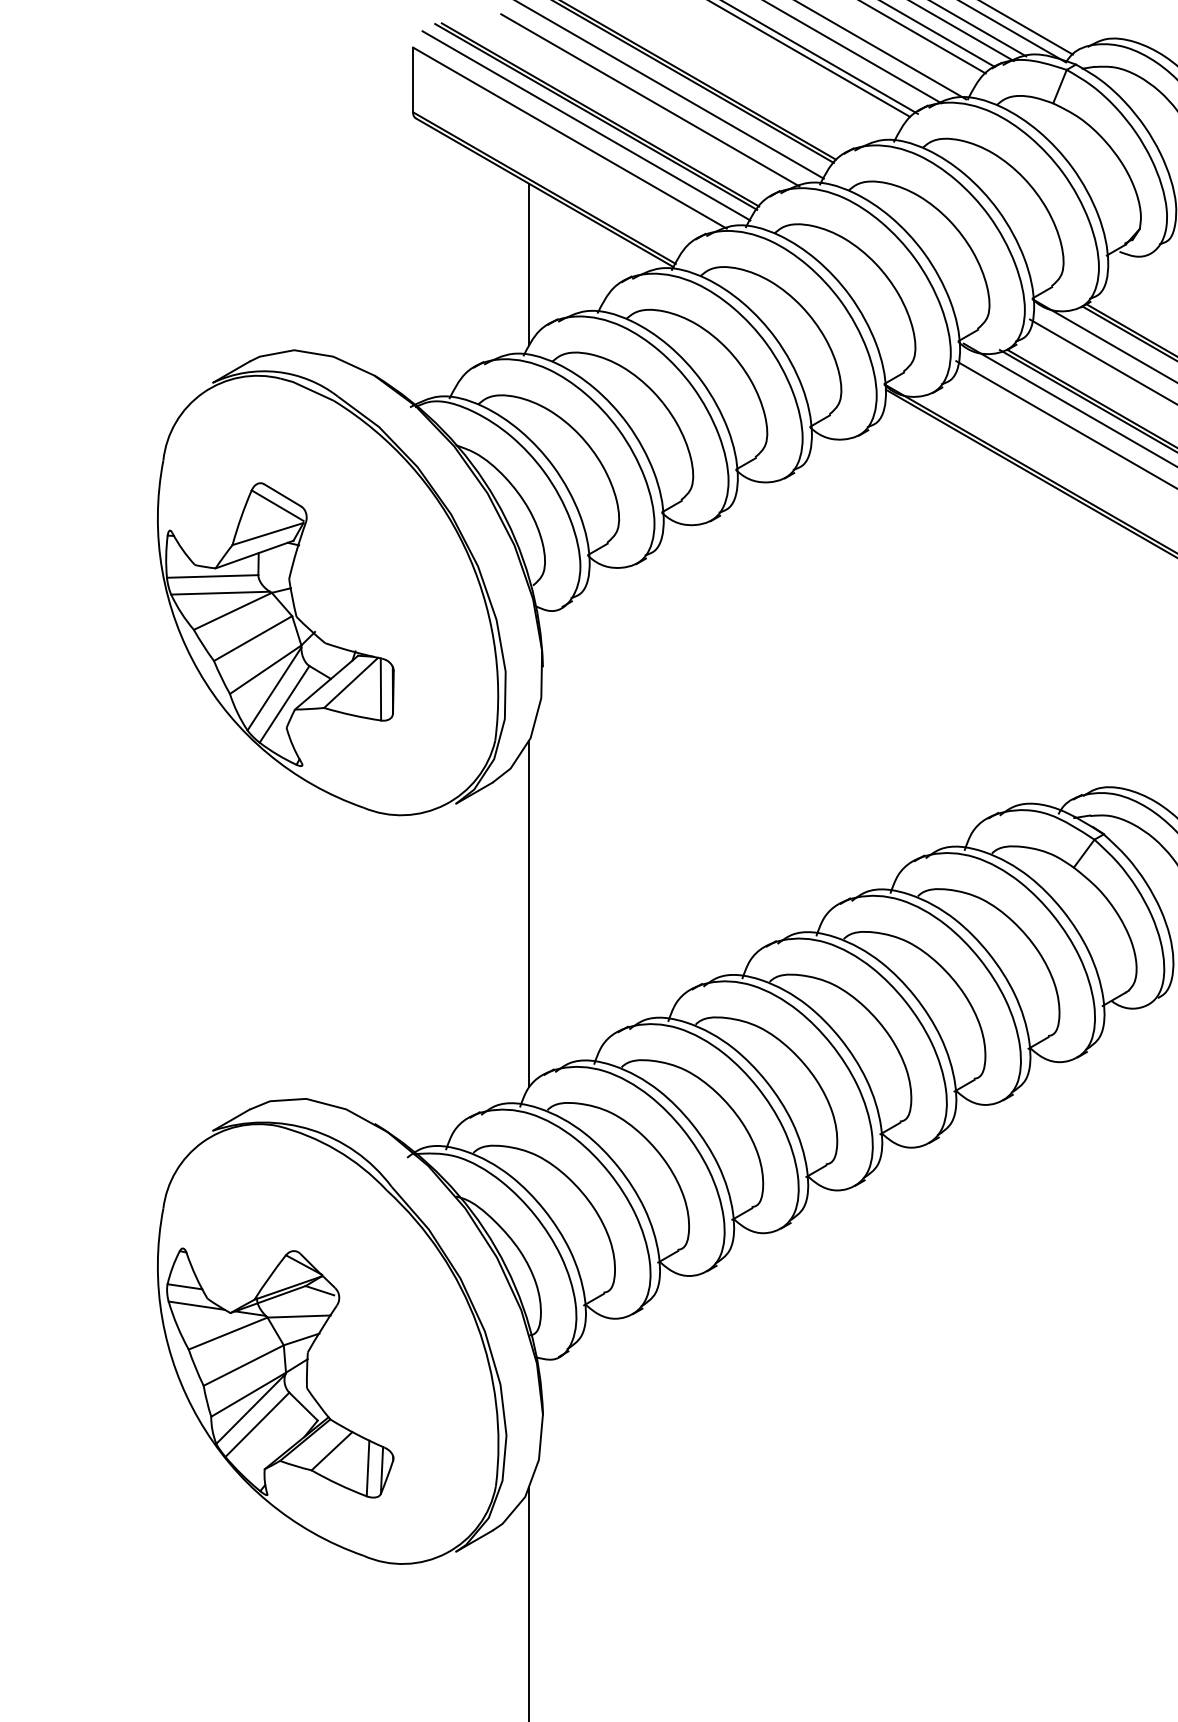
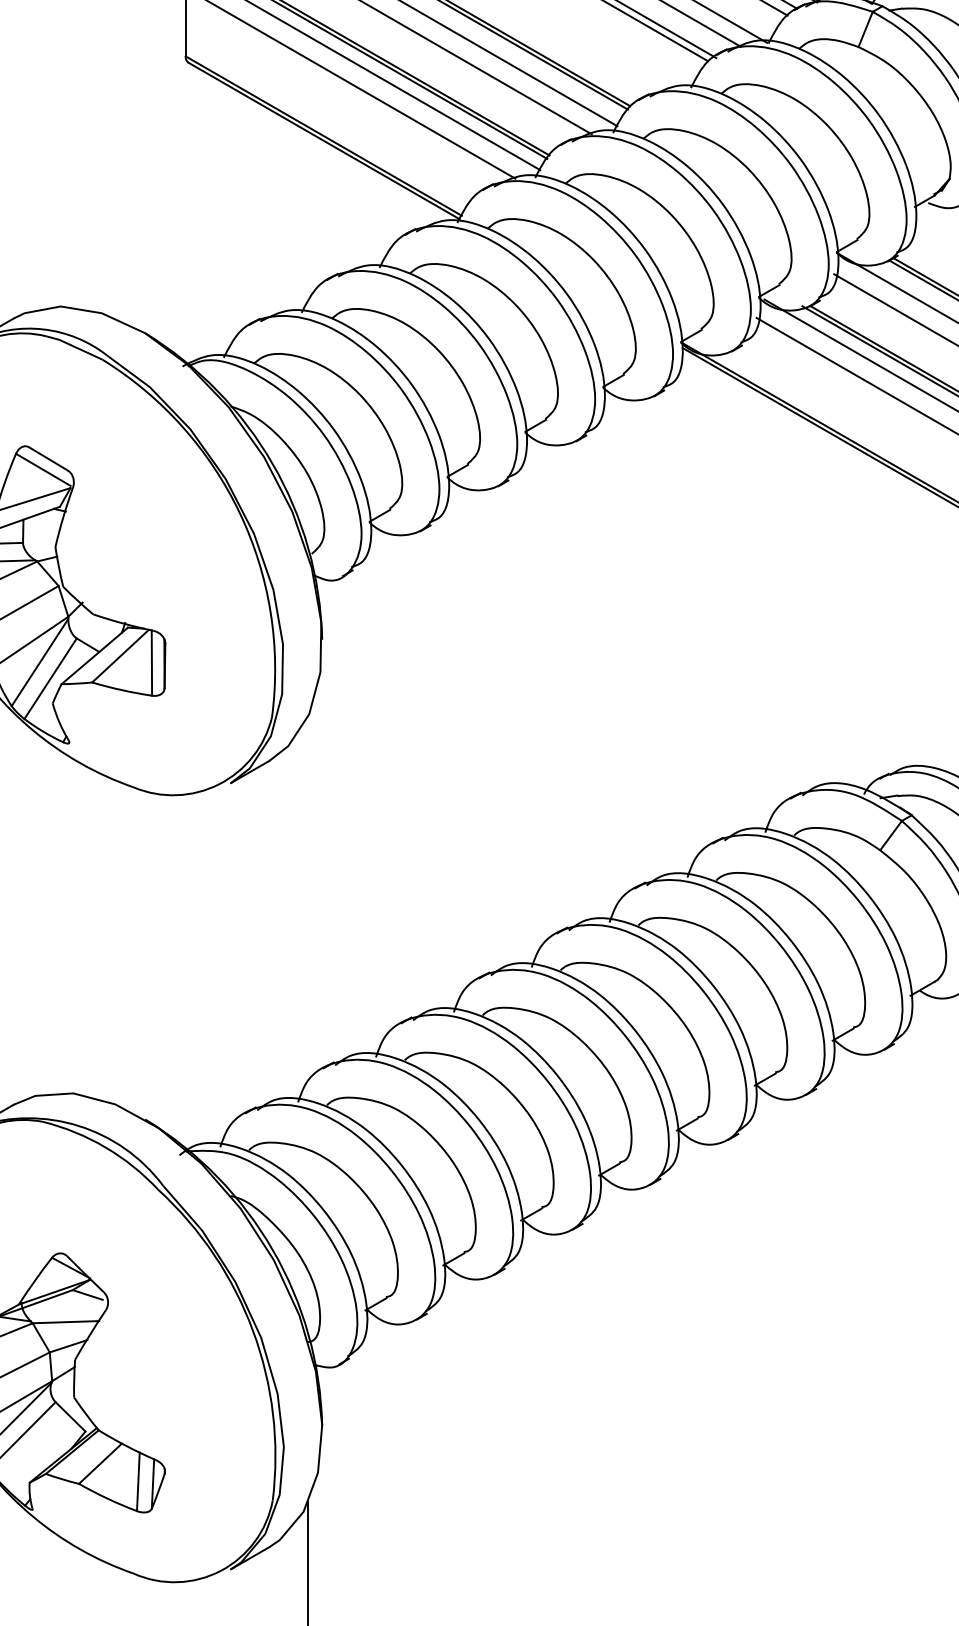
line: (529, 264) -> (308, 216), removed
line: (529, 913) -> (308, 898), removed

